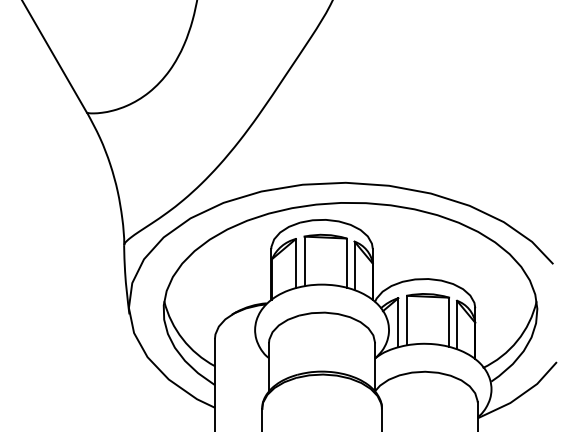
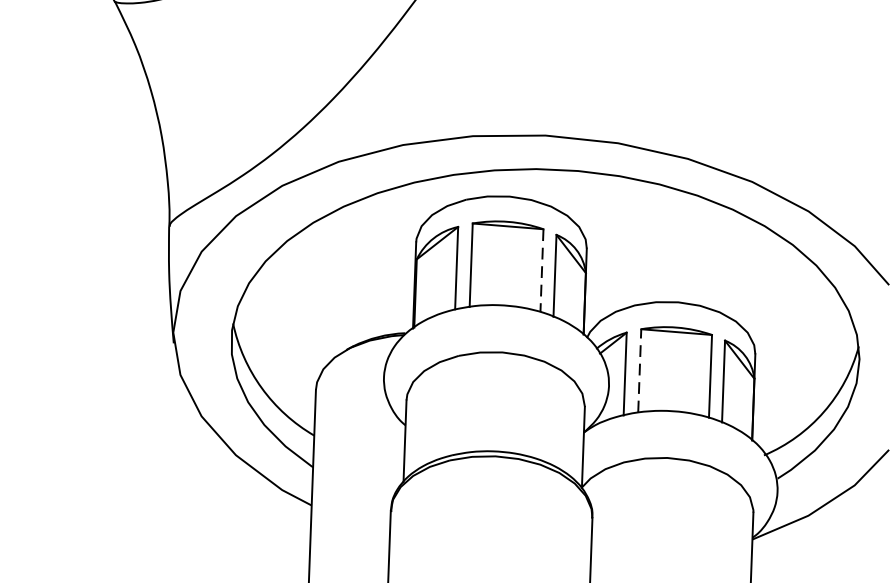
line: (346, 263) -> (541, 271), solid -> dashed
line: (406, 320) -> (638, 370), solid -> dashed

